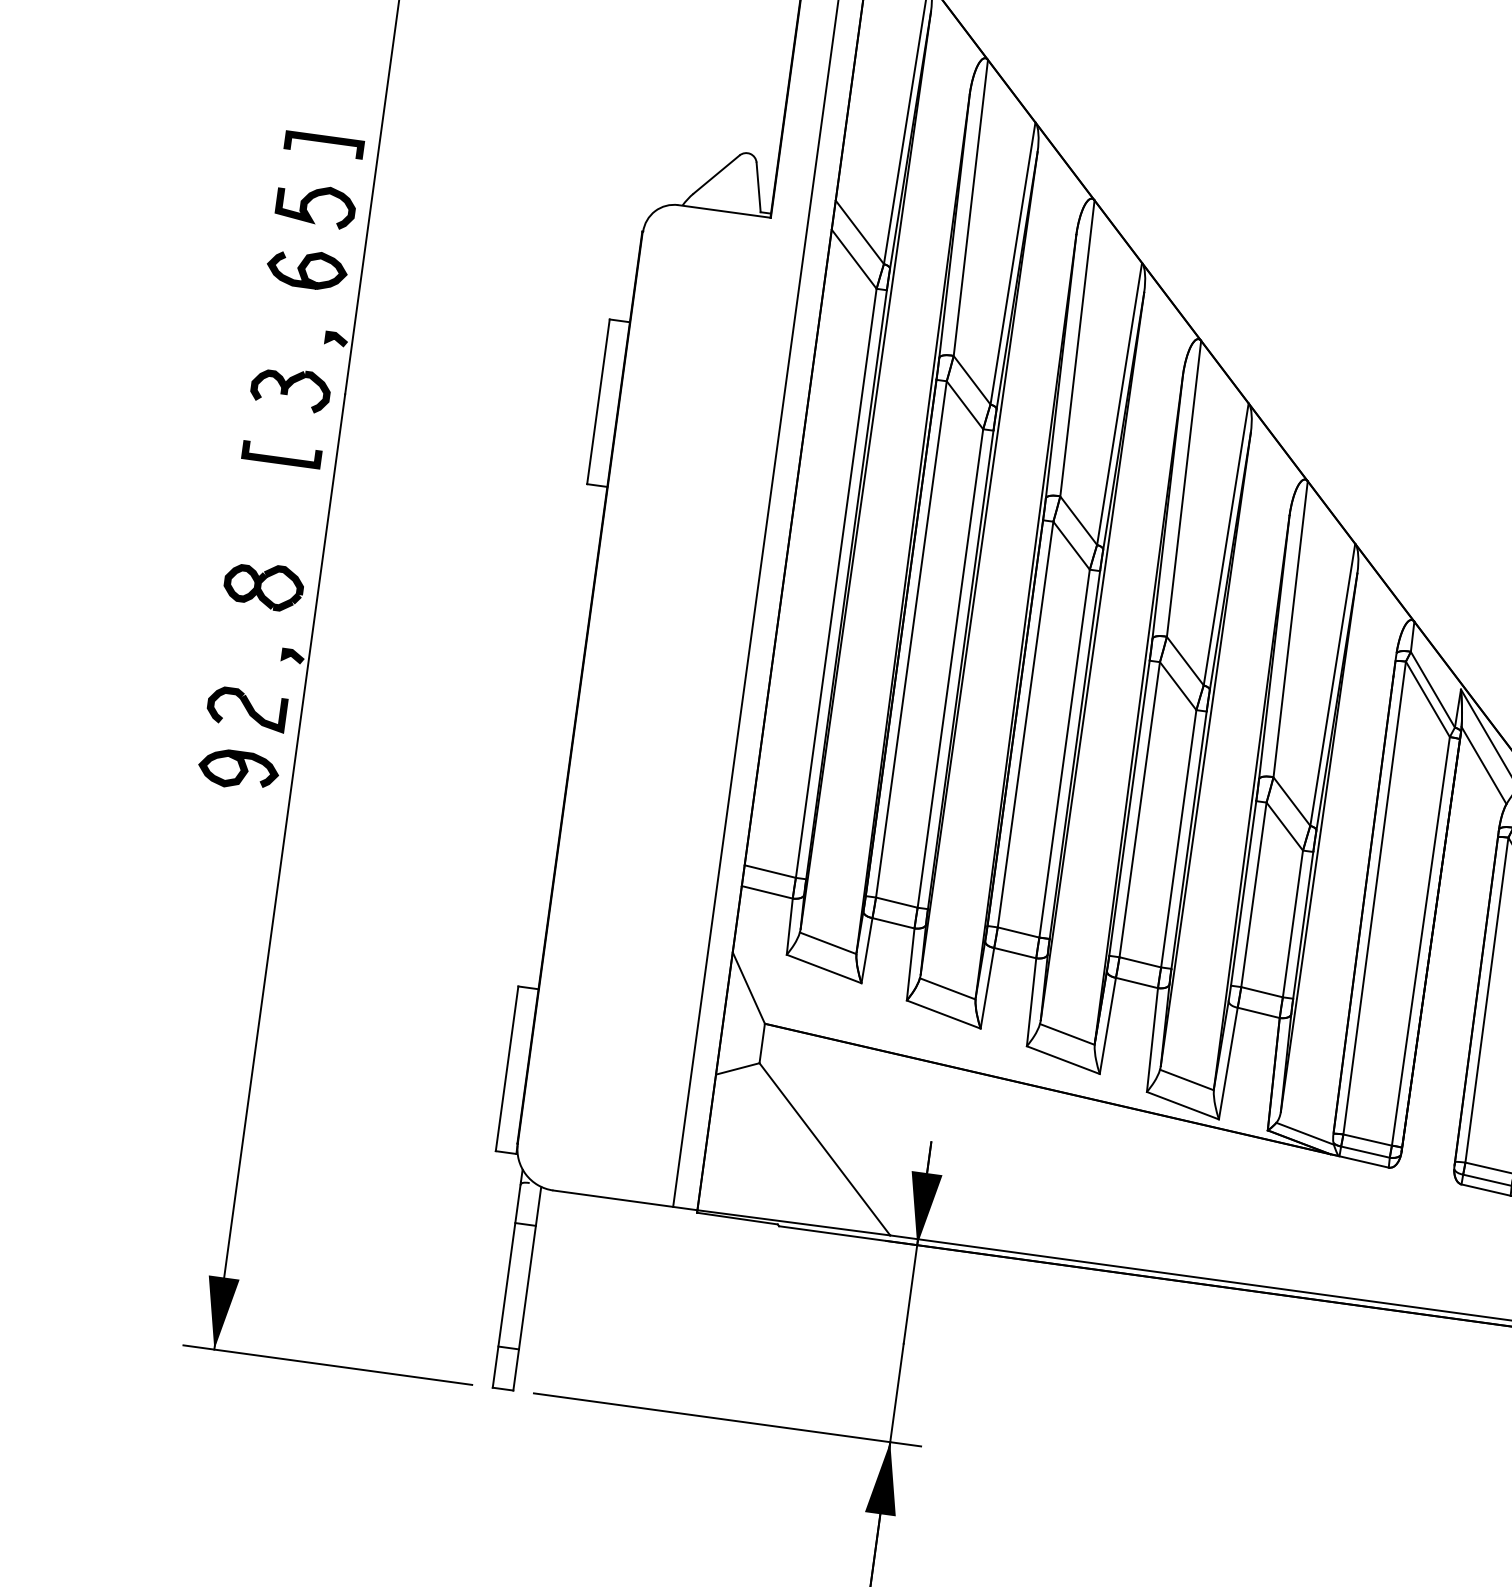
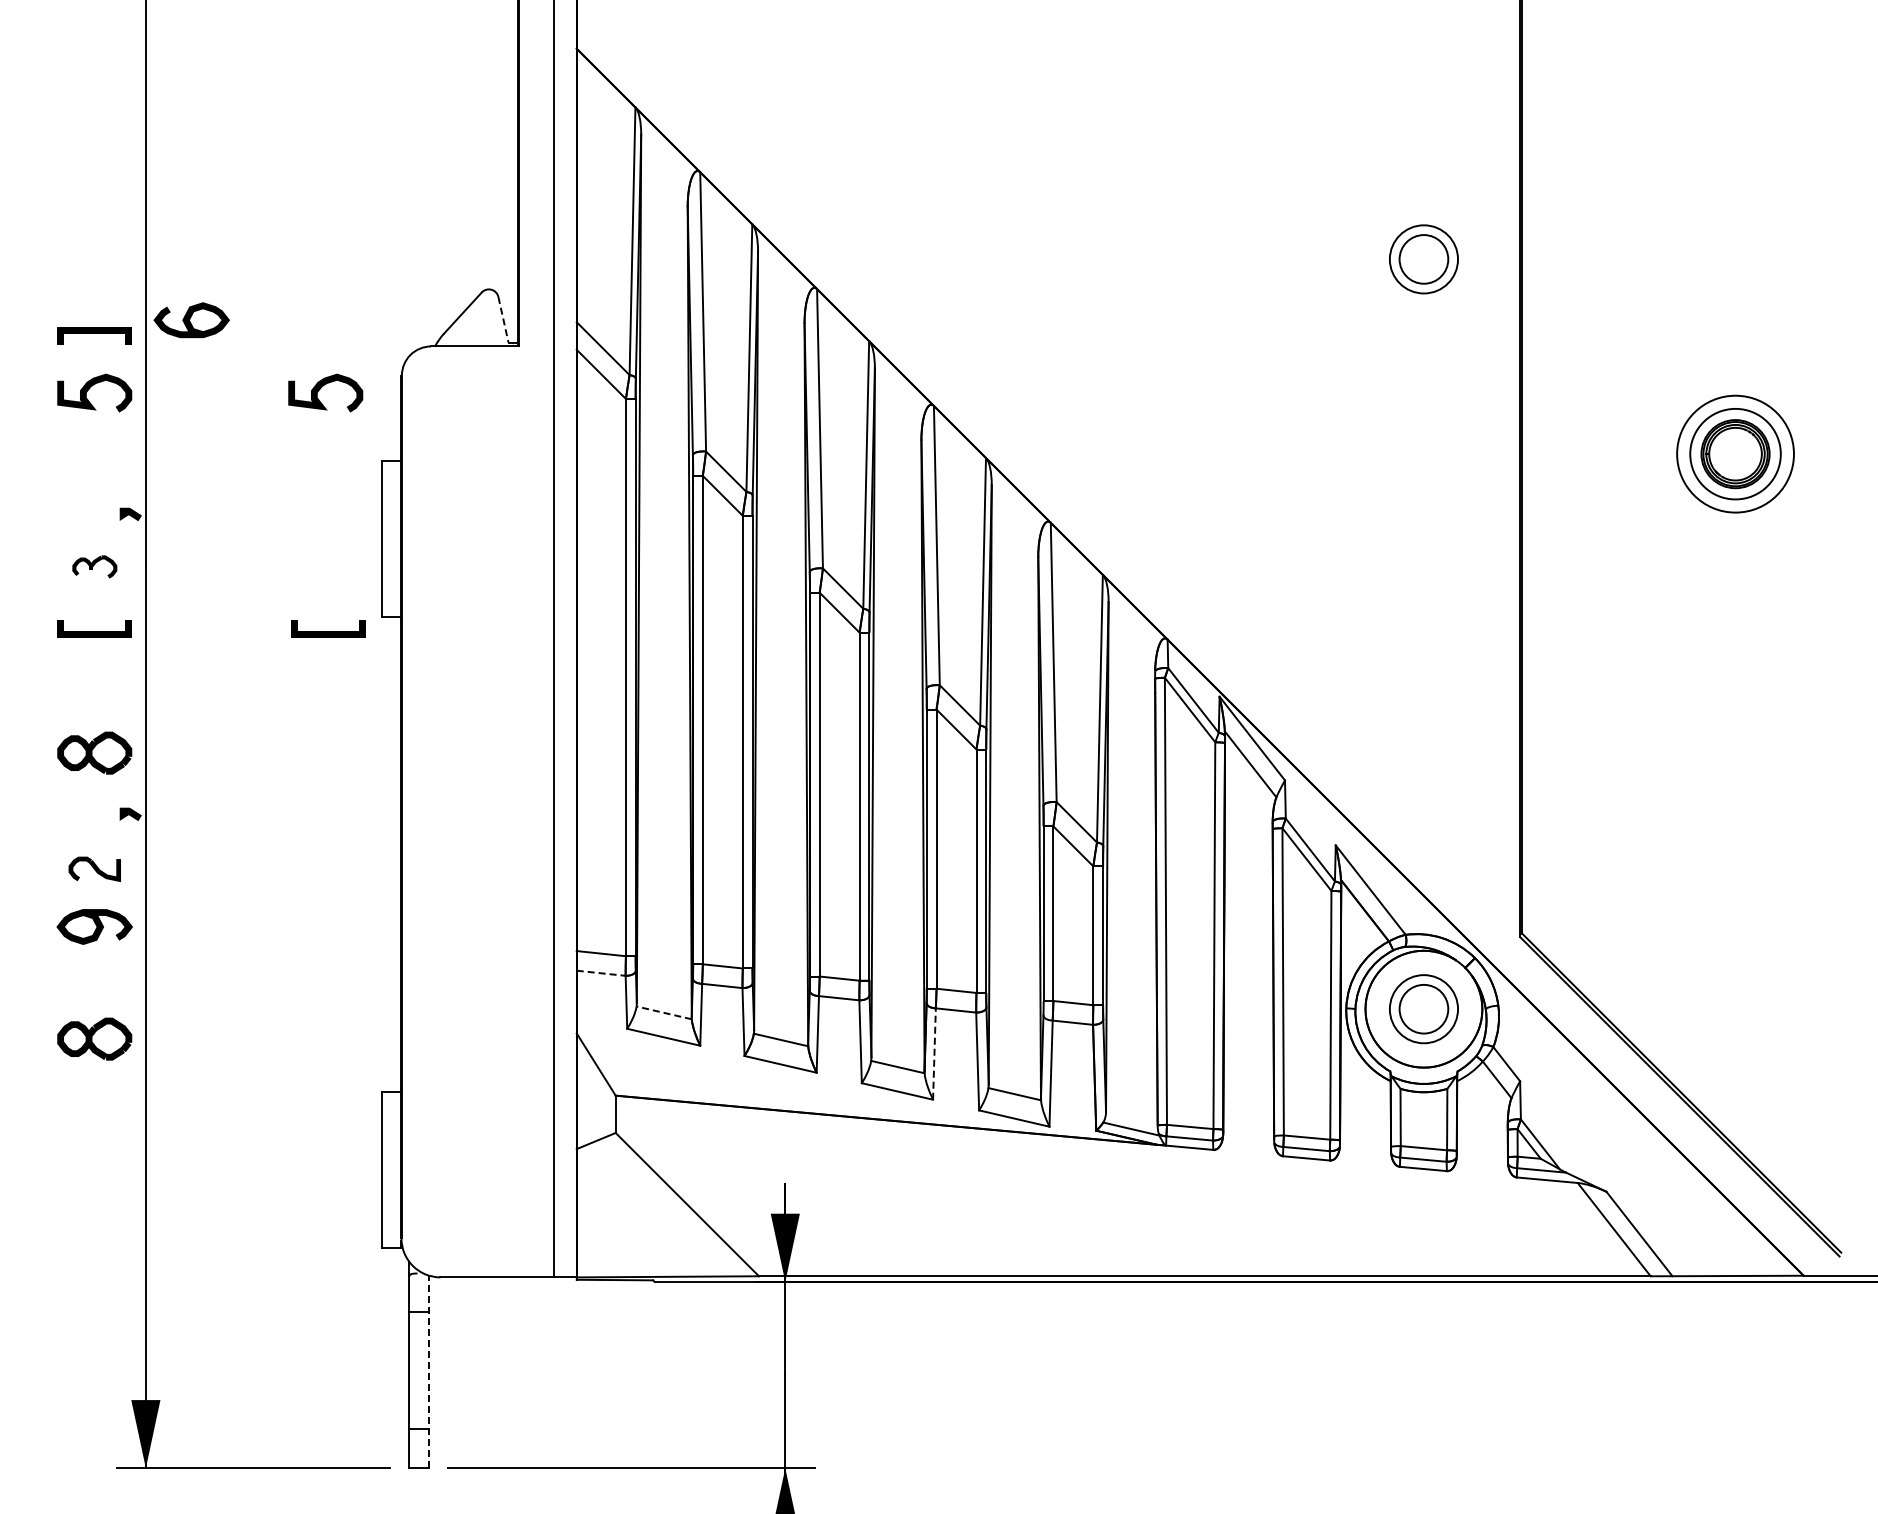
line: (758, 188) -> (503, 320), solid -> dashed
curve: (556, 233) -> (321, 388), added
curve: (306, 268) -> (190, 319), moved
part: (290, 388) -> (94, 566), size x0.6
line: (528, 491) -> (328, 631), added
part: (246, 709) -> (94, 869), size x0.7
part: (222, 887) -> (94, 1038), added
line: (767, 892) -> (601, 973), solid -> dashed
line: (827, 942) -> (663, 1012), solid -> dashed
line: (1107, 1026) -> (934, 1054), solid -> dashed
line: (527, 1288) -> (428, 1371), solid -> dashed

